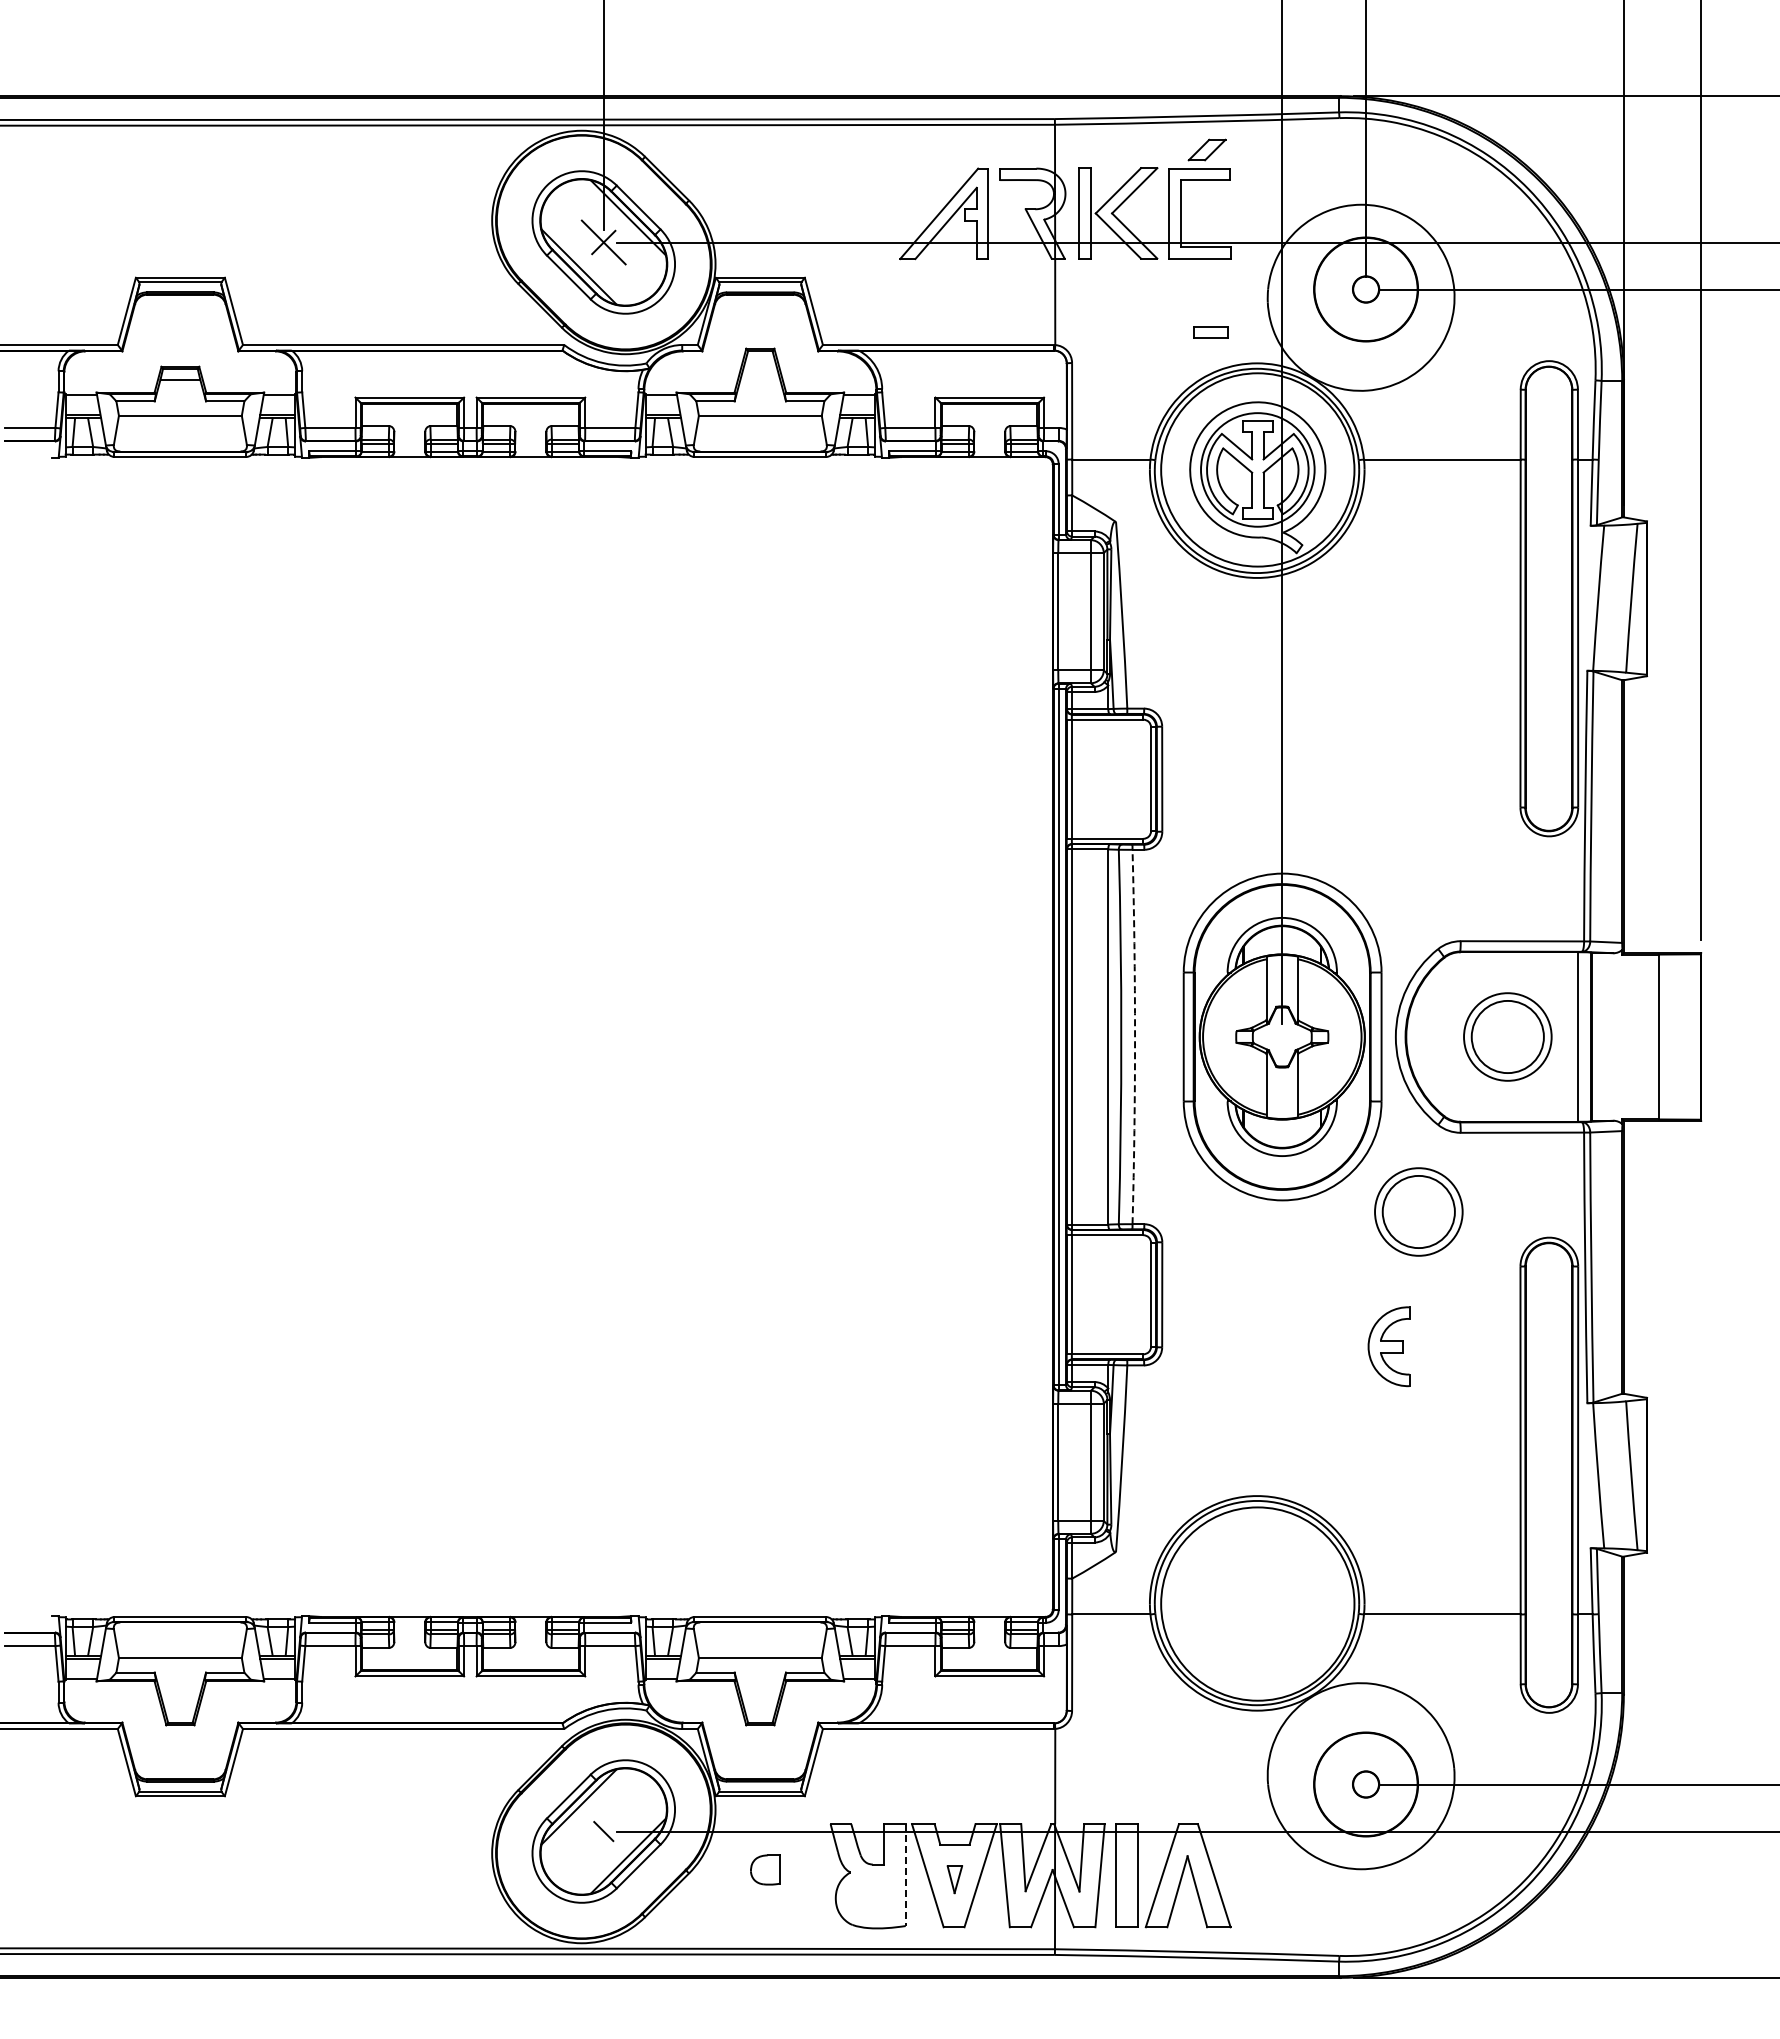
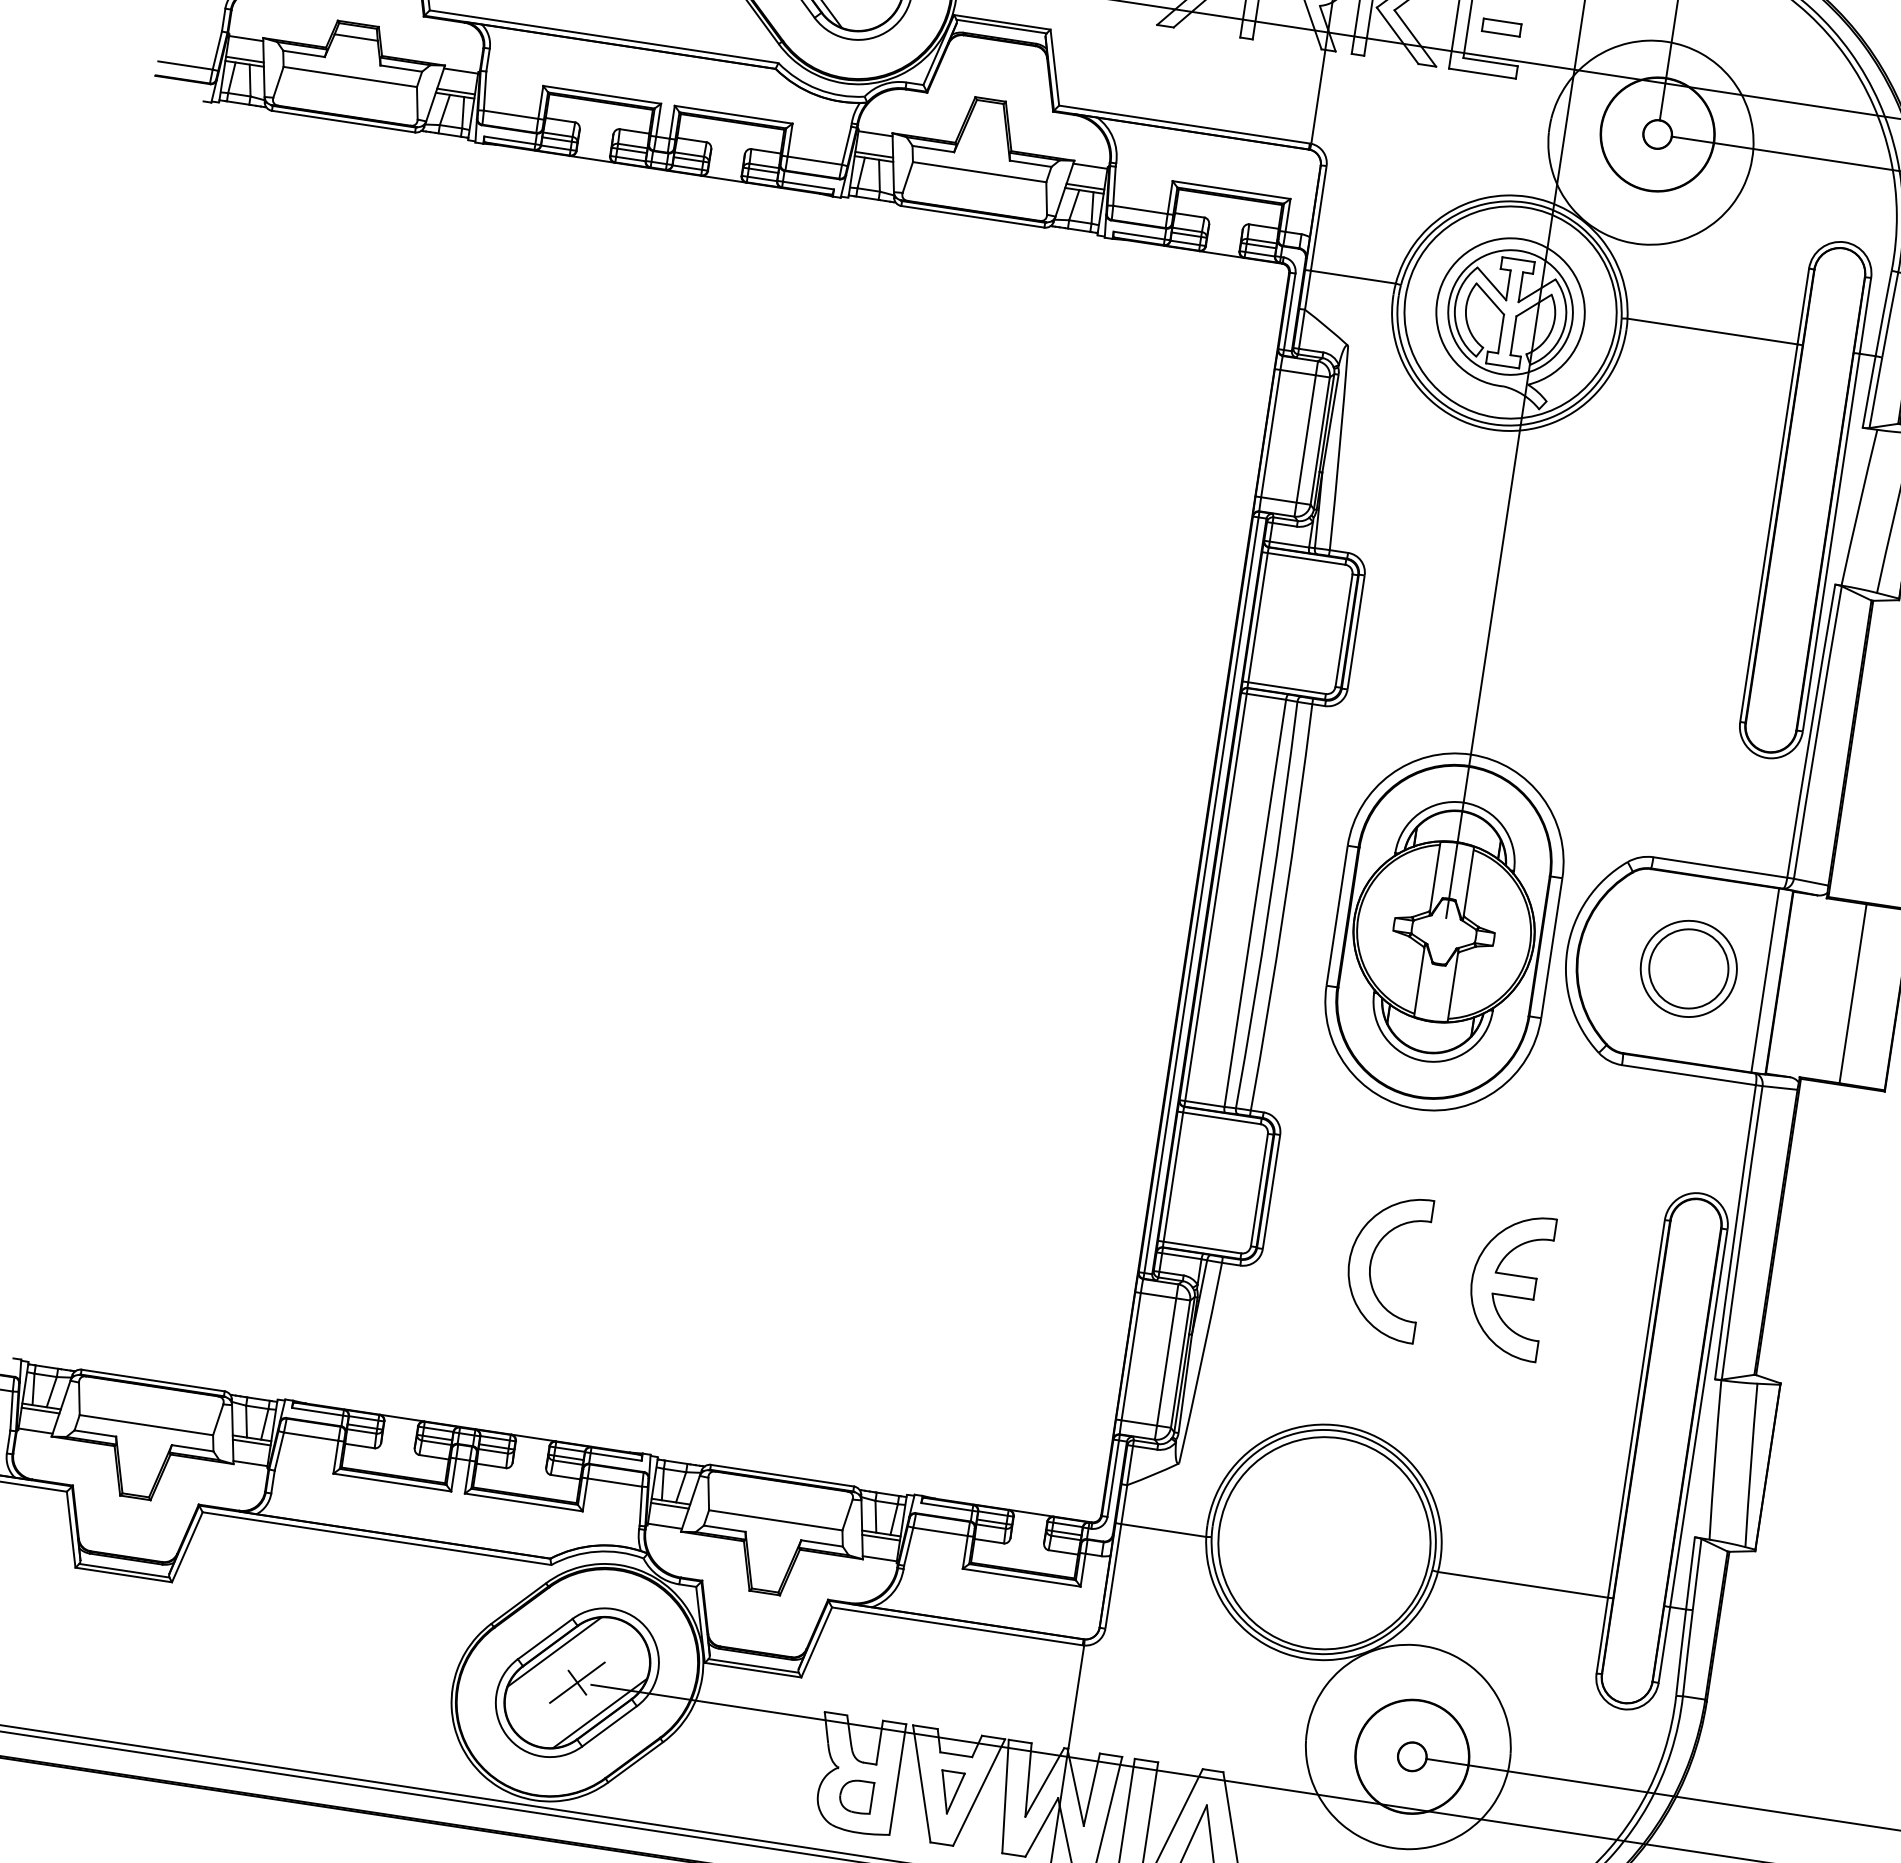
part: (1210, 332) -> (1501, 27), moved
arc: (1135, 1037) -> (1284, 908), dashed -> solid
part: (1418, 1211) -> (1563, 1143), removed
part: (1262, 1346) -> (1371, 1264), added
part: (1388, 1346) -> (1508, 1285), size x1.67
line: (603, 1831) -> (577, 1682), added
part: (765, 1869) -> (856, 1795), moved
line: (905, 1875) -> (897, 1779), dashed -> solid
part: (954, 1879) -> (950, 1792), size x1.43

